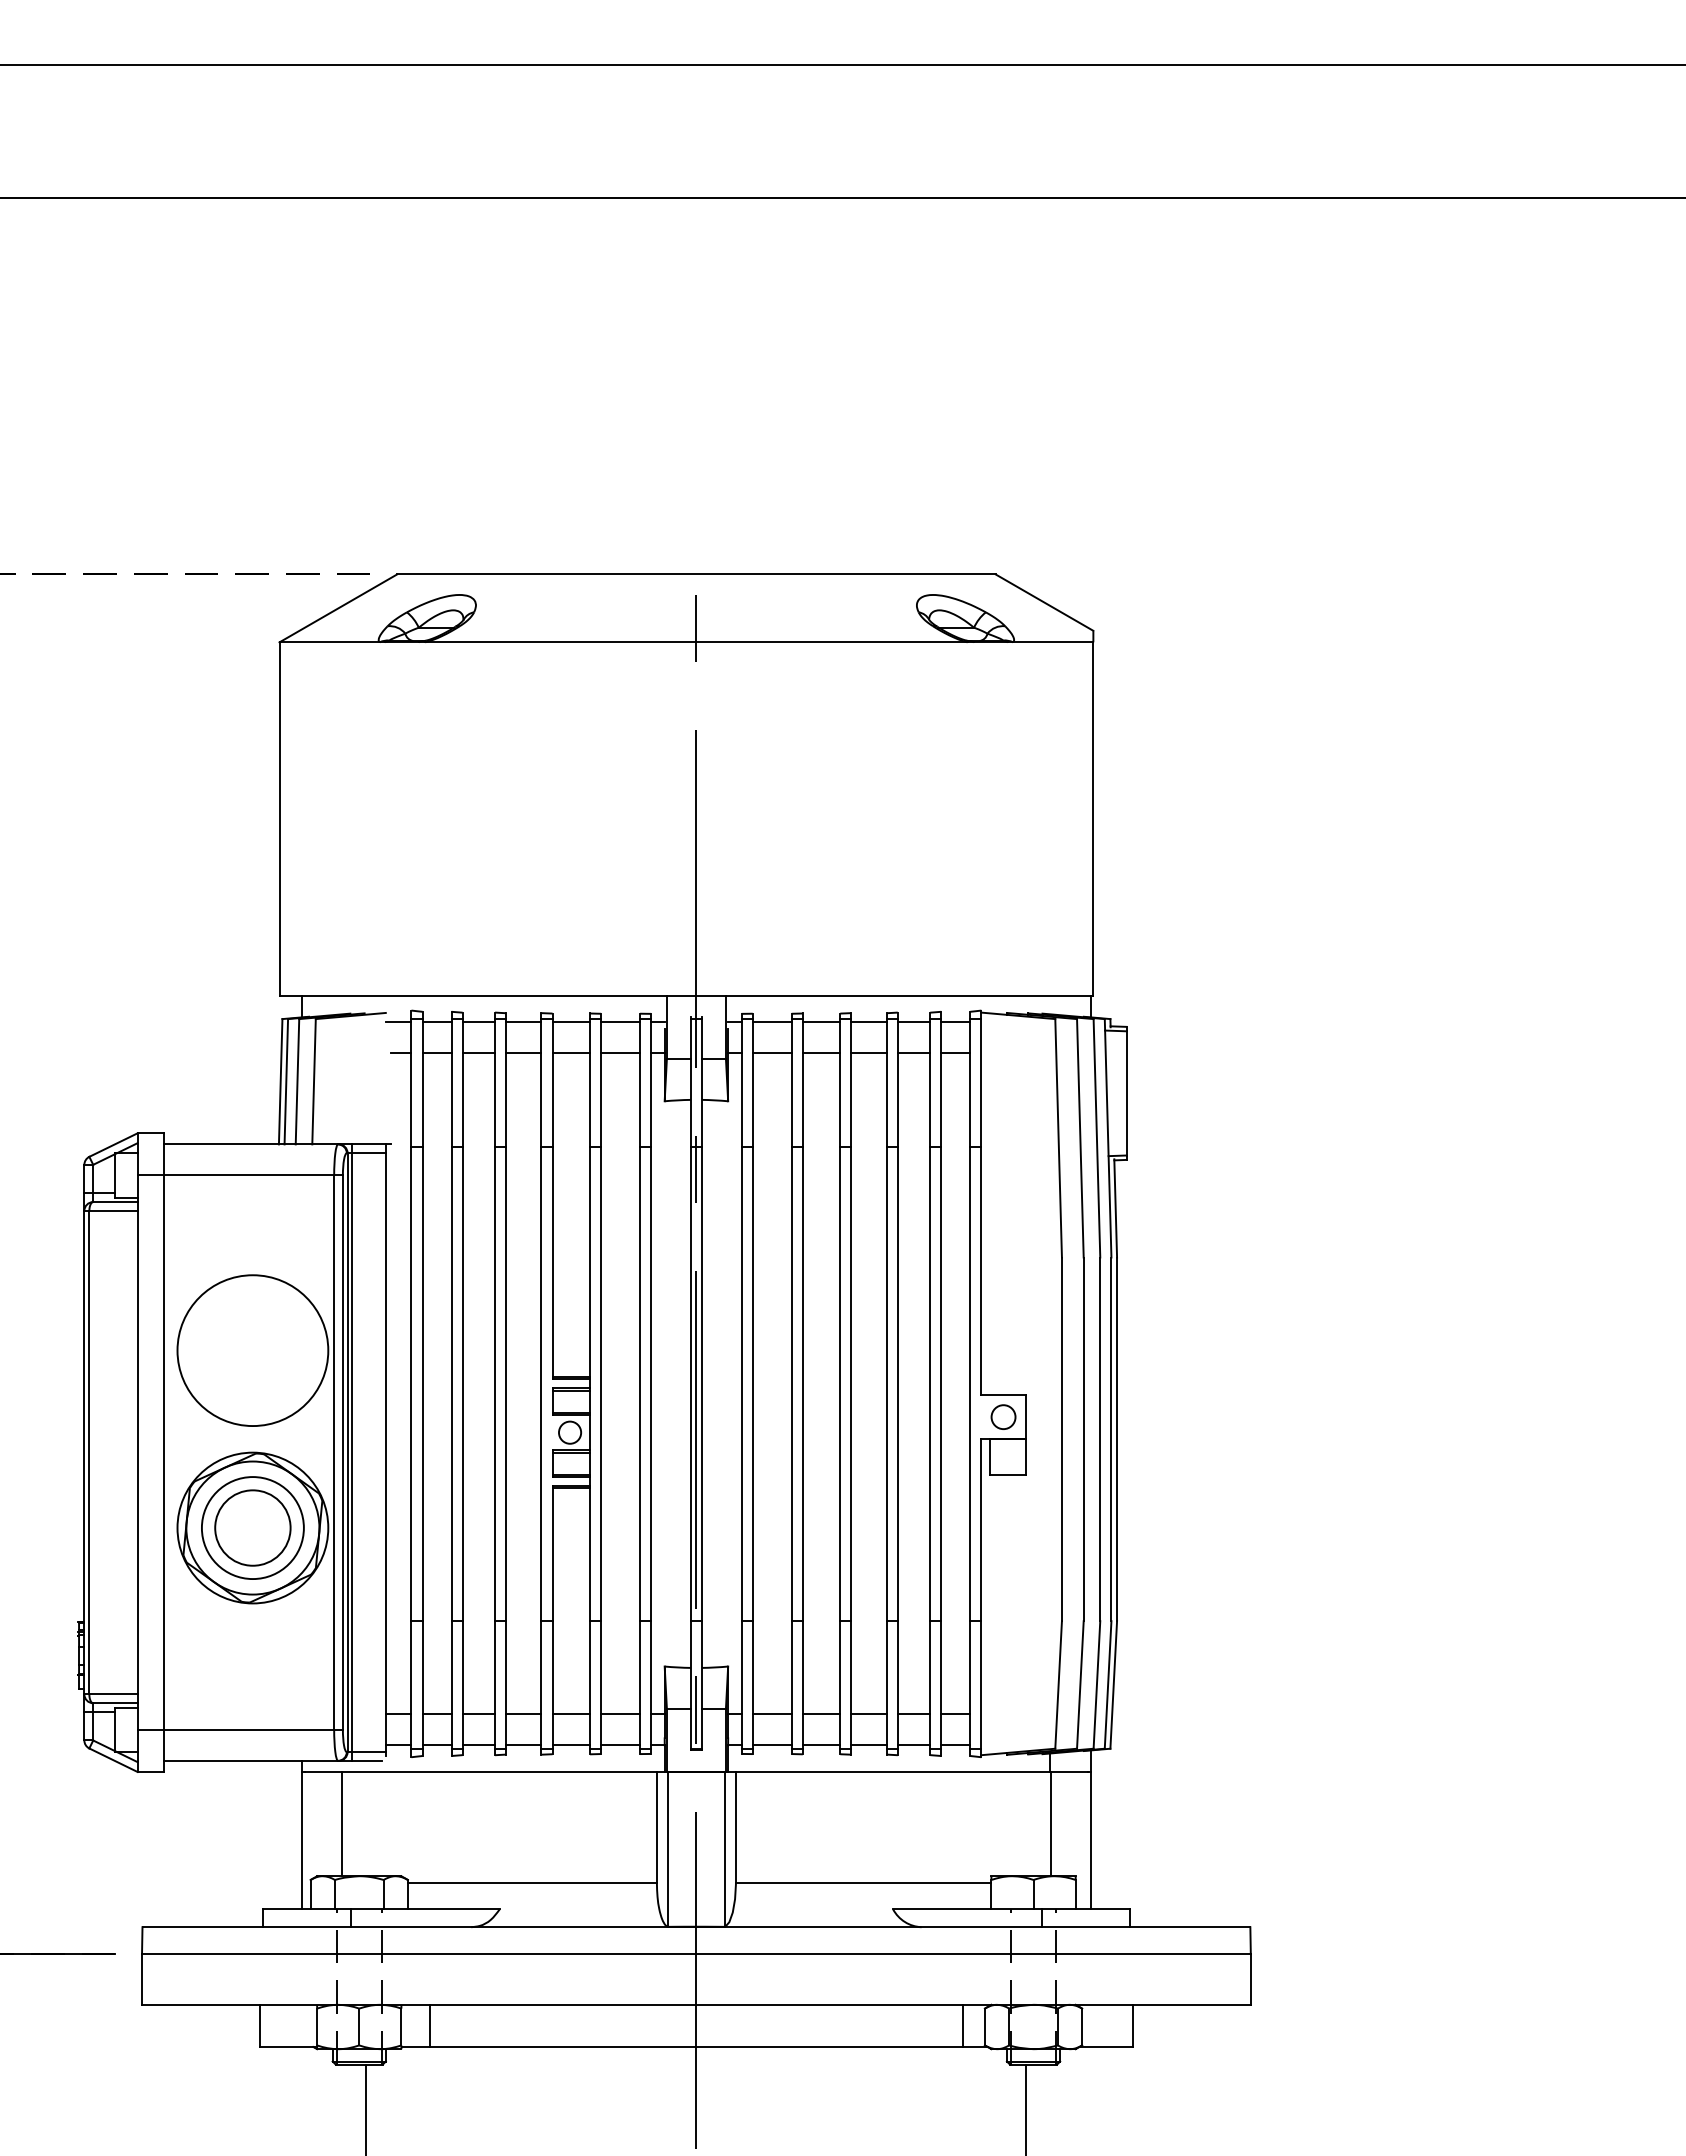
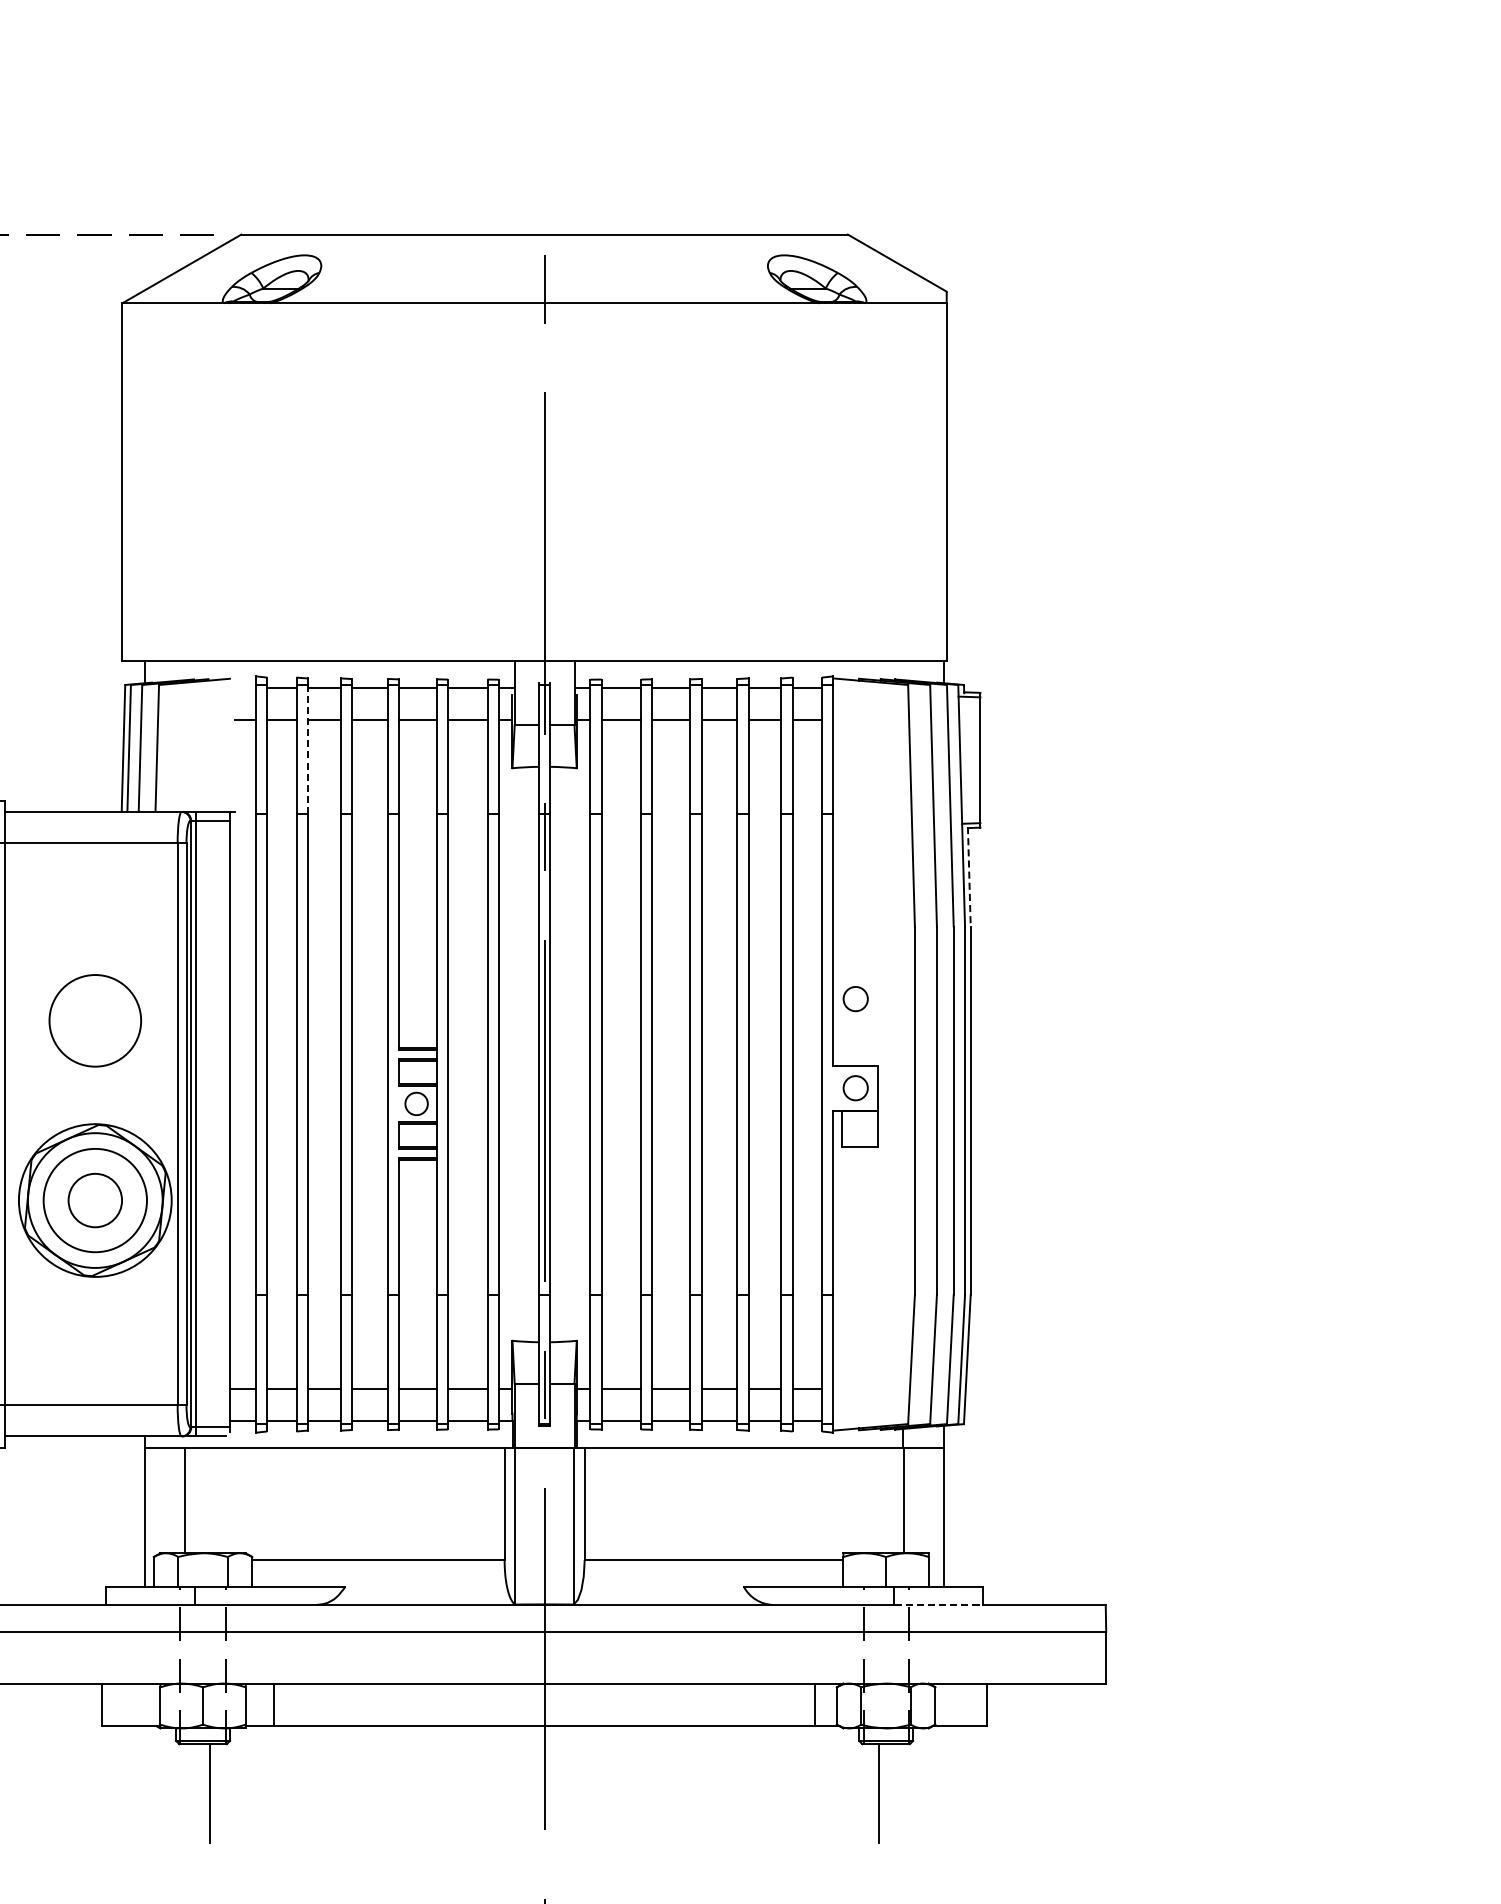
line: (398, 1022) -> (242, 688), removed
line: (462, 1082) -> (307, 749), solid -> dashed
line: (1115, 1208) -> (969, 876), solid -> dashed
circle: (1003, 1328) -> (855, 998), added
circle: (252, 1350) -> (94, 1020), size x0.6
circle: (252, 1527) -> (94, 1200), size x0.7
line: (1085, 1927) -> (938, 1605), solid -> dashed

